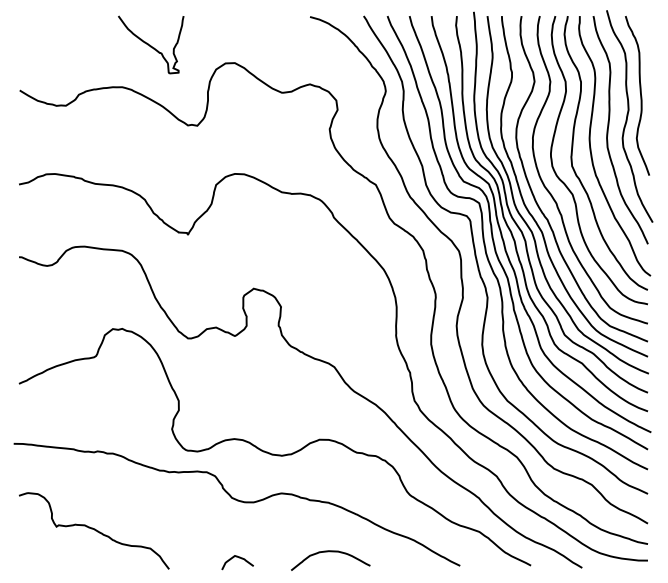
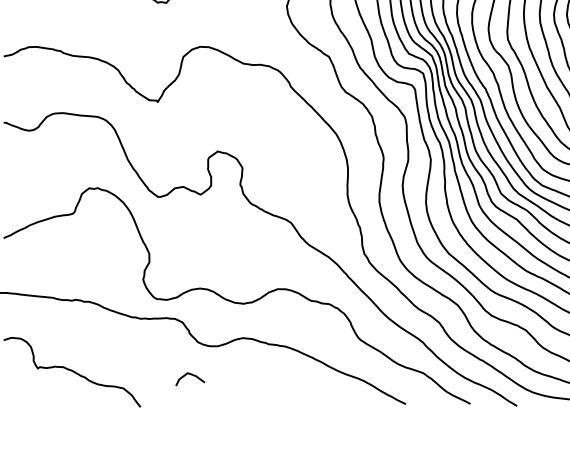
curve: (330, 552) -> (287, 391), removed
curve: (239, 558) -> (191, 375), moved

